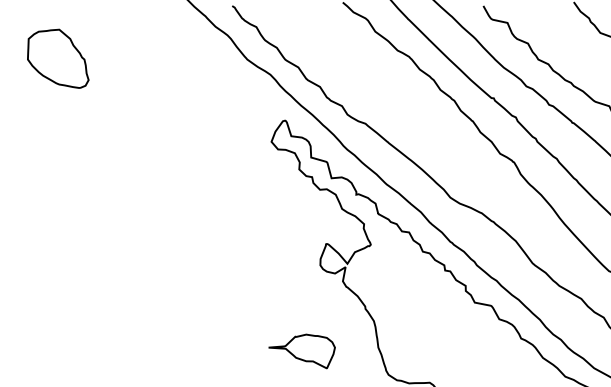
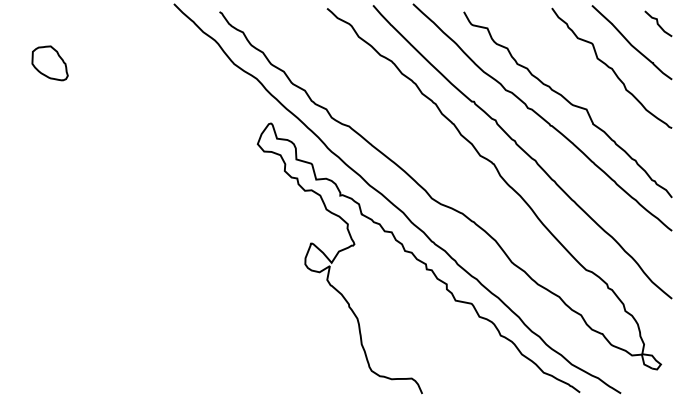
part: (57, 58) -> (49, 63), size x0.6
part: (302, 350) -> (287, 347), removed

